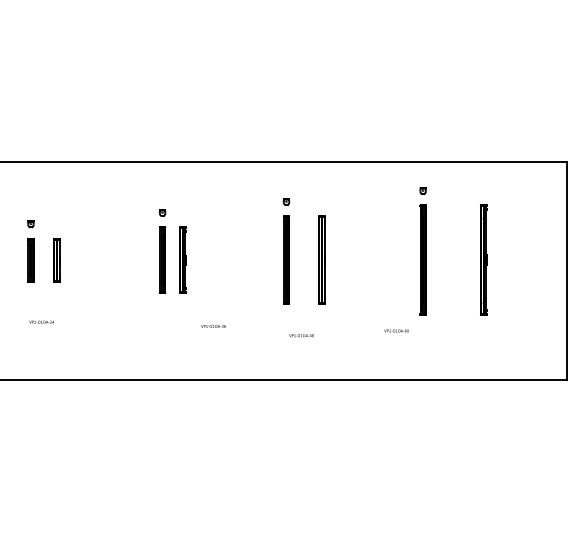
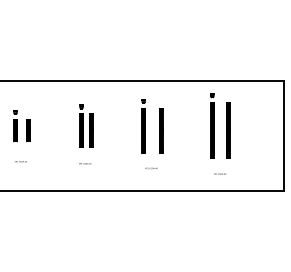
line: (483, 260) -> (228, 130), moved
text: (214, 325) -> (85, 163), moved
text: (397, 329) -> (220, 173), moved

